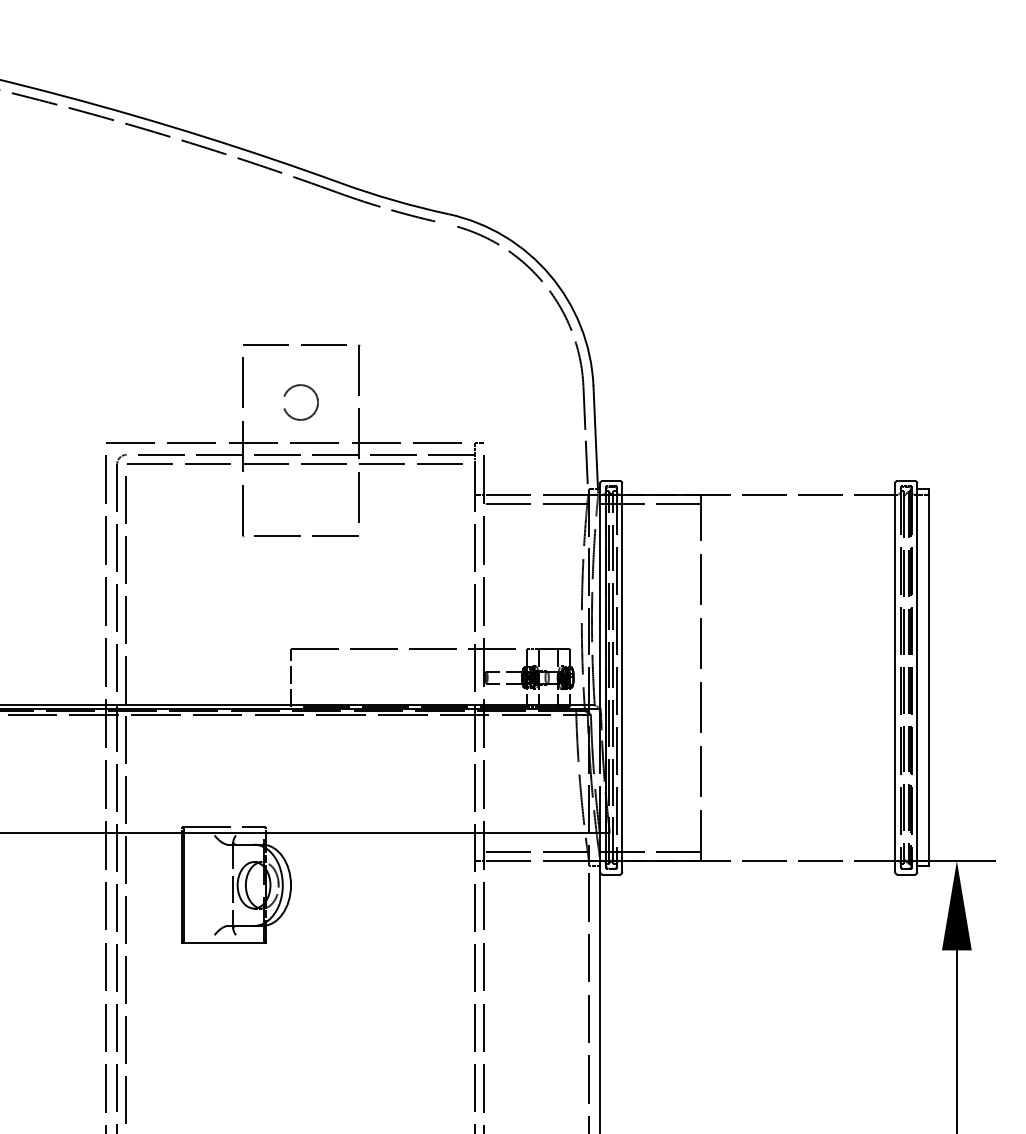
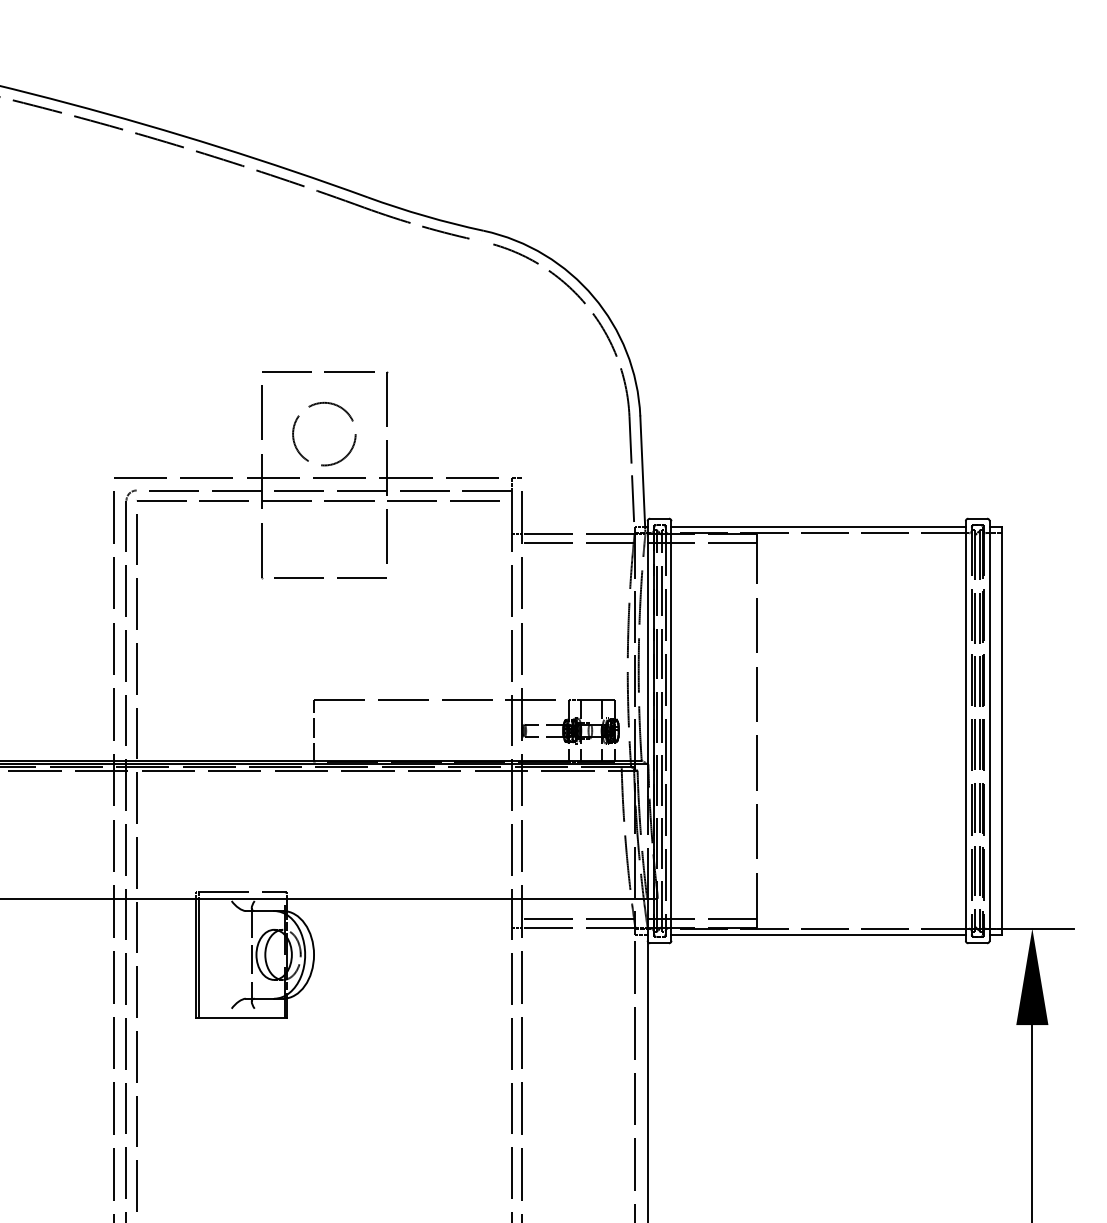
circle: (300, 401) -> (324, 433), size x1.67
line: (758, 489) -> (818, 527), added
line: (758, 866) -> (818, 934), added

